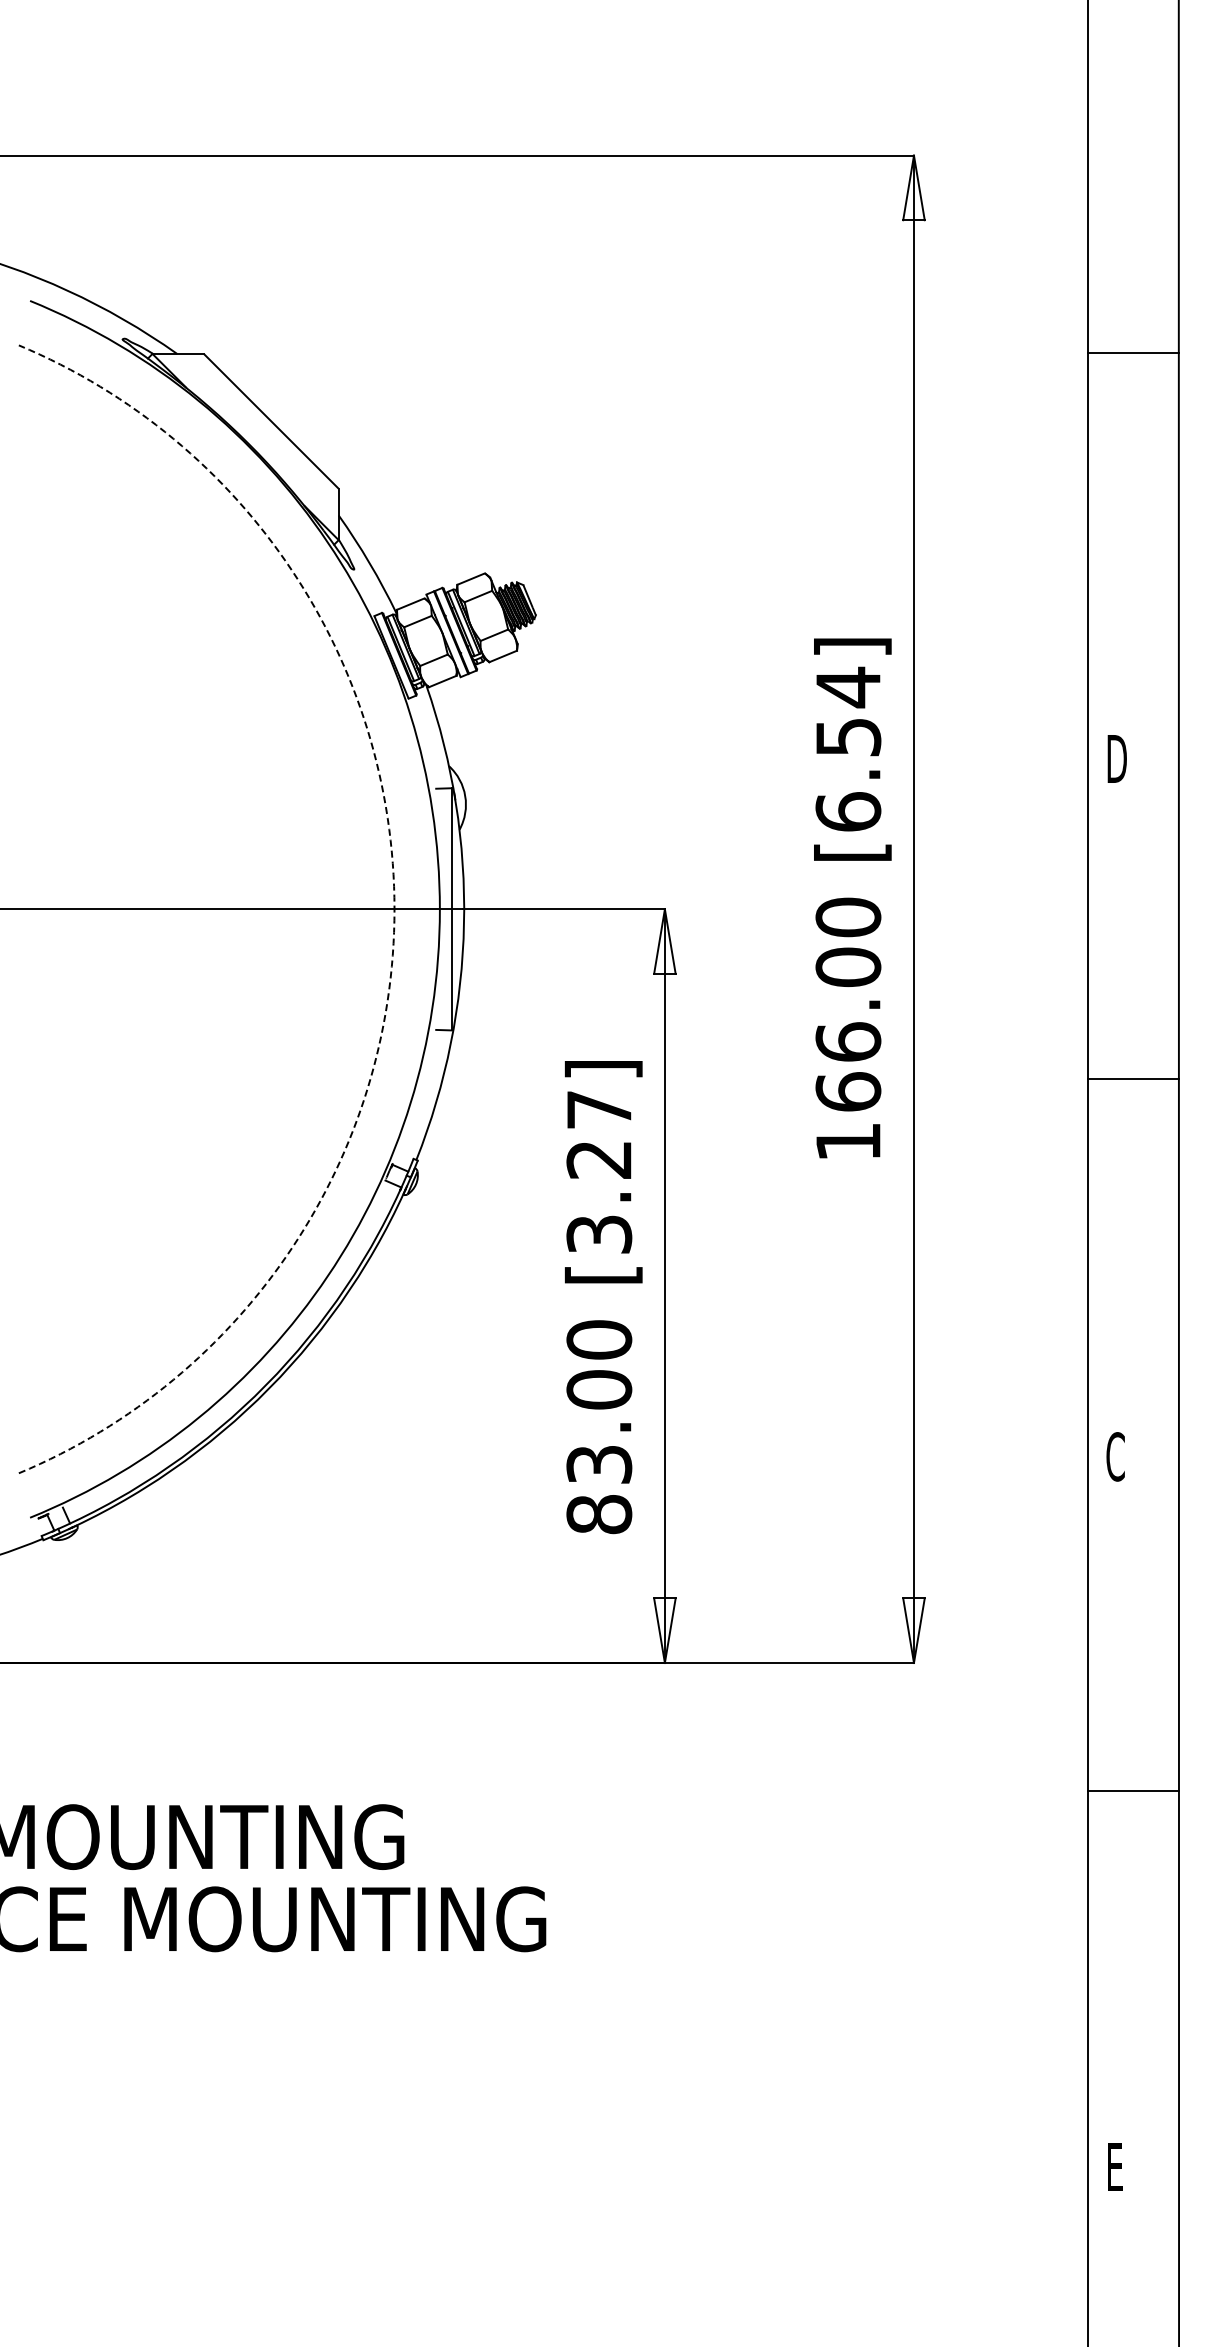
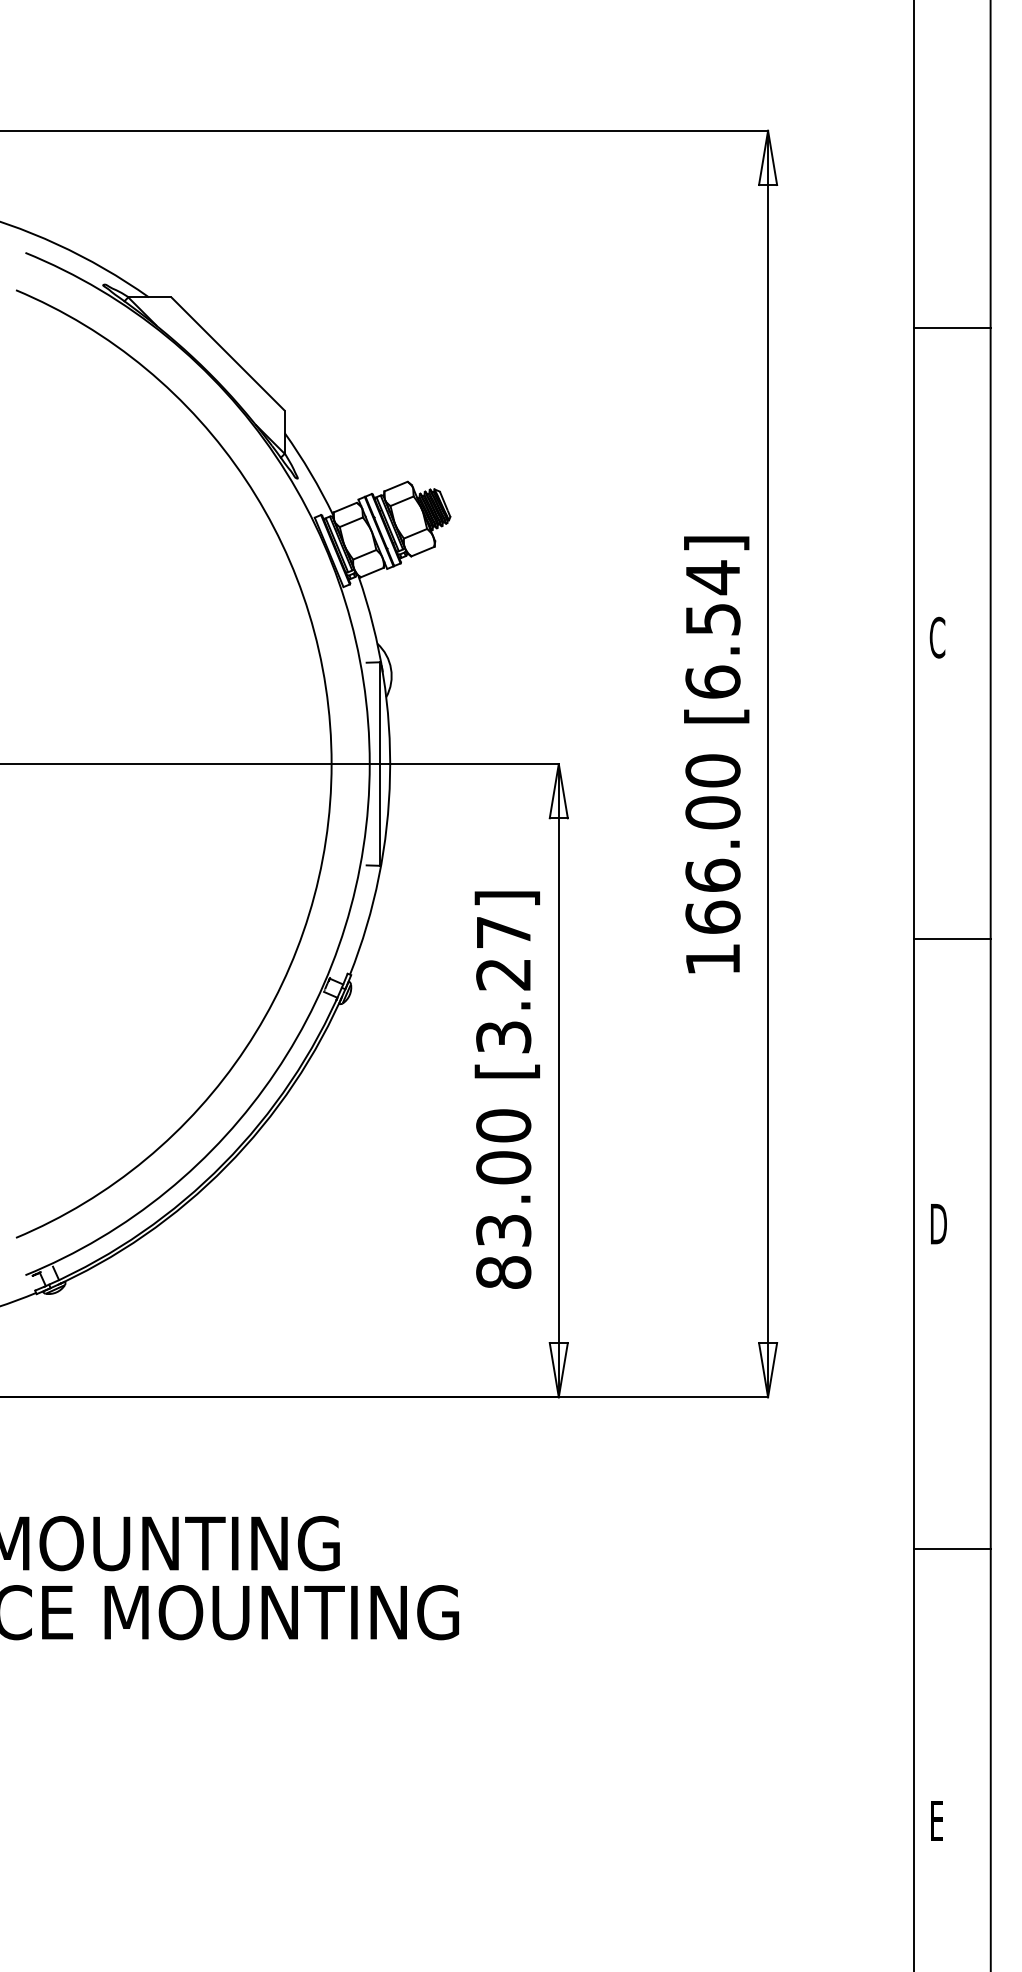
line: (1132, 352) -> (951, 328), moved
text: (1116, 758) -> (938, 637), D -> C
arc: (394, 909) -> (331, 764), dashed -> solid
line: (1132, 1079) -> (951, 938), moved
text: (1116, 1456) -> (938, 1223), C -> D
line: (1132, 1790) -> (951, 1548), moved

